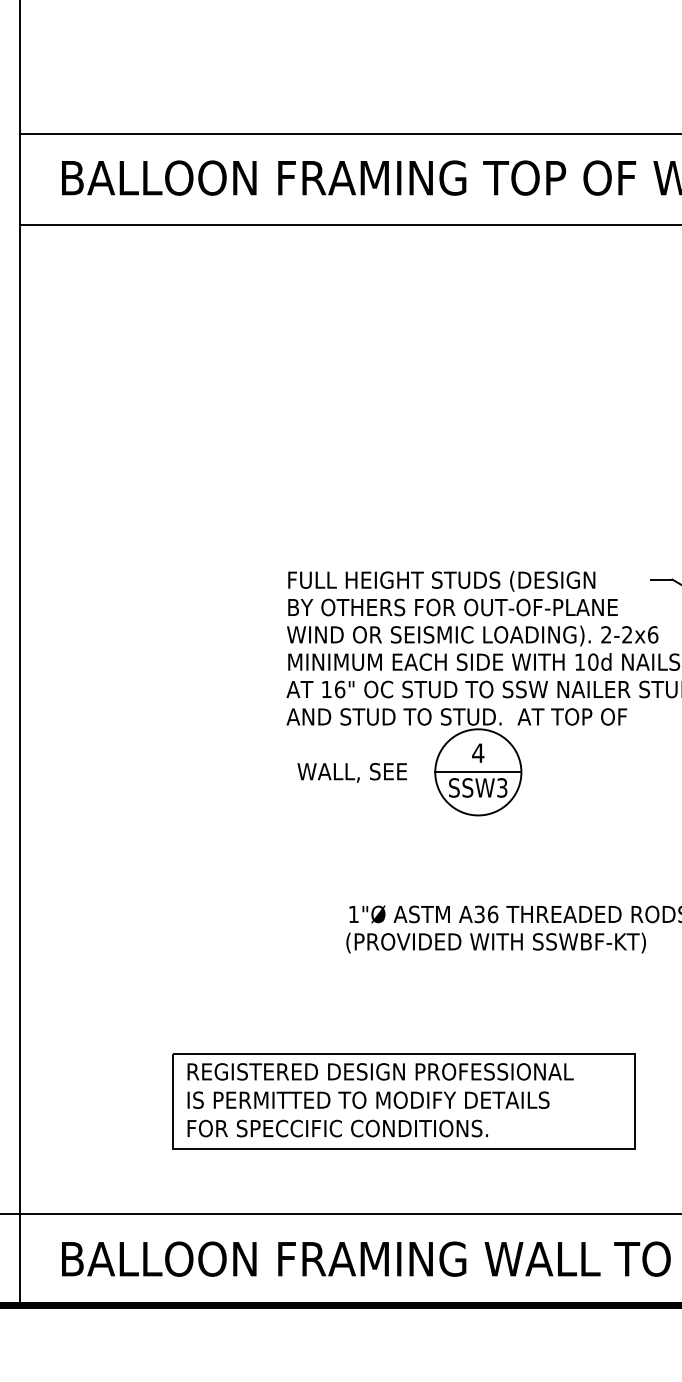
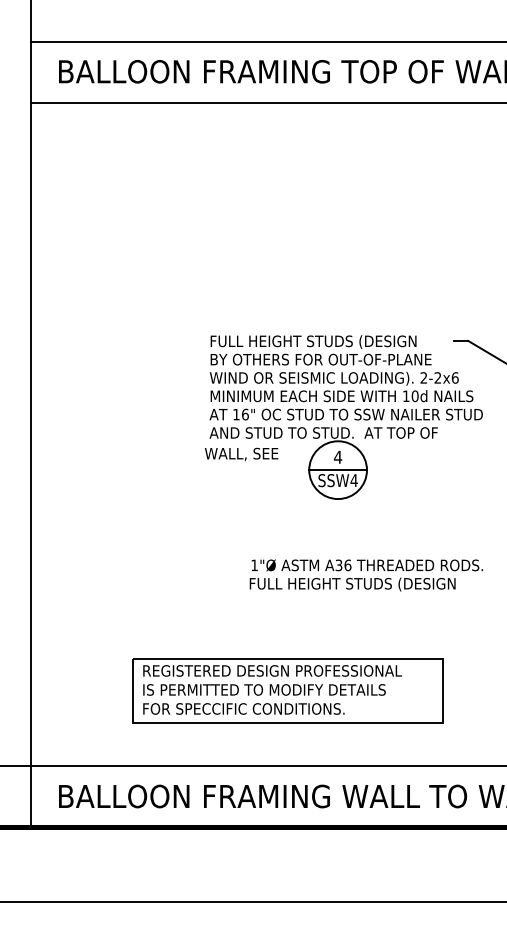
text: (352, 772) -> (241, 454), moved
text: (501, 787) -> (353, 480), SSW3 -> SSW4
text: (499, 942) -> (352, 584), (PROVIDED WITH SSWBF-KT) -> FULL HEIGHT STUDS (DESIGN

